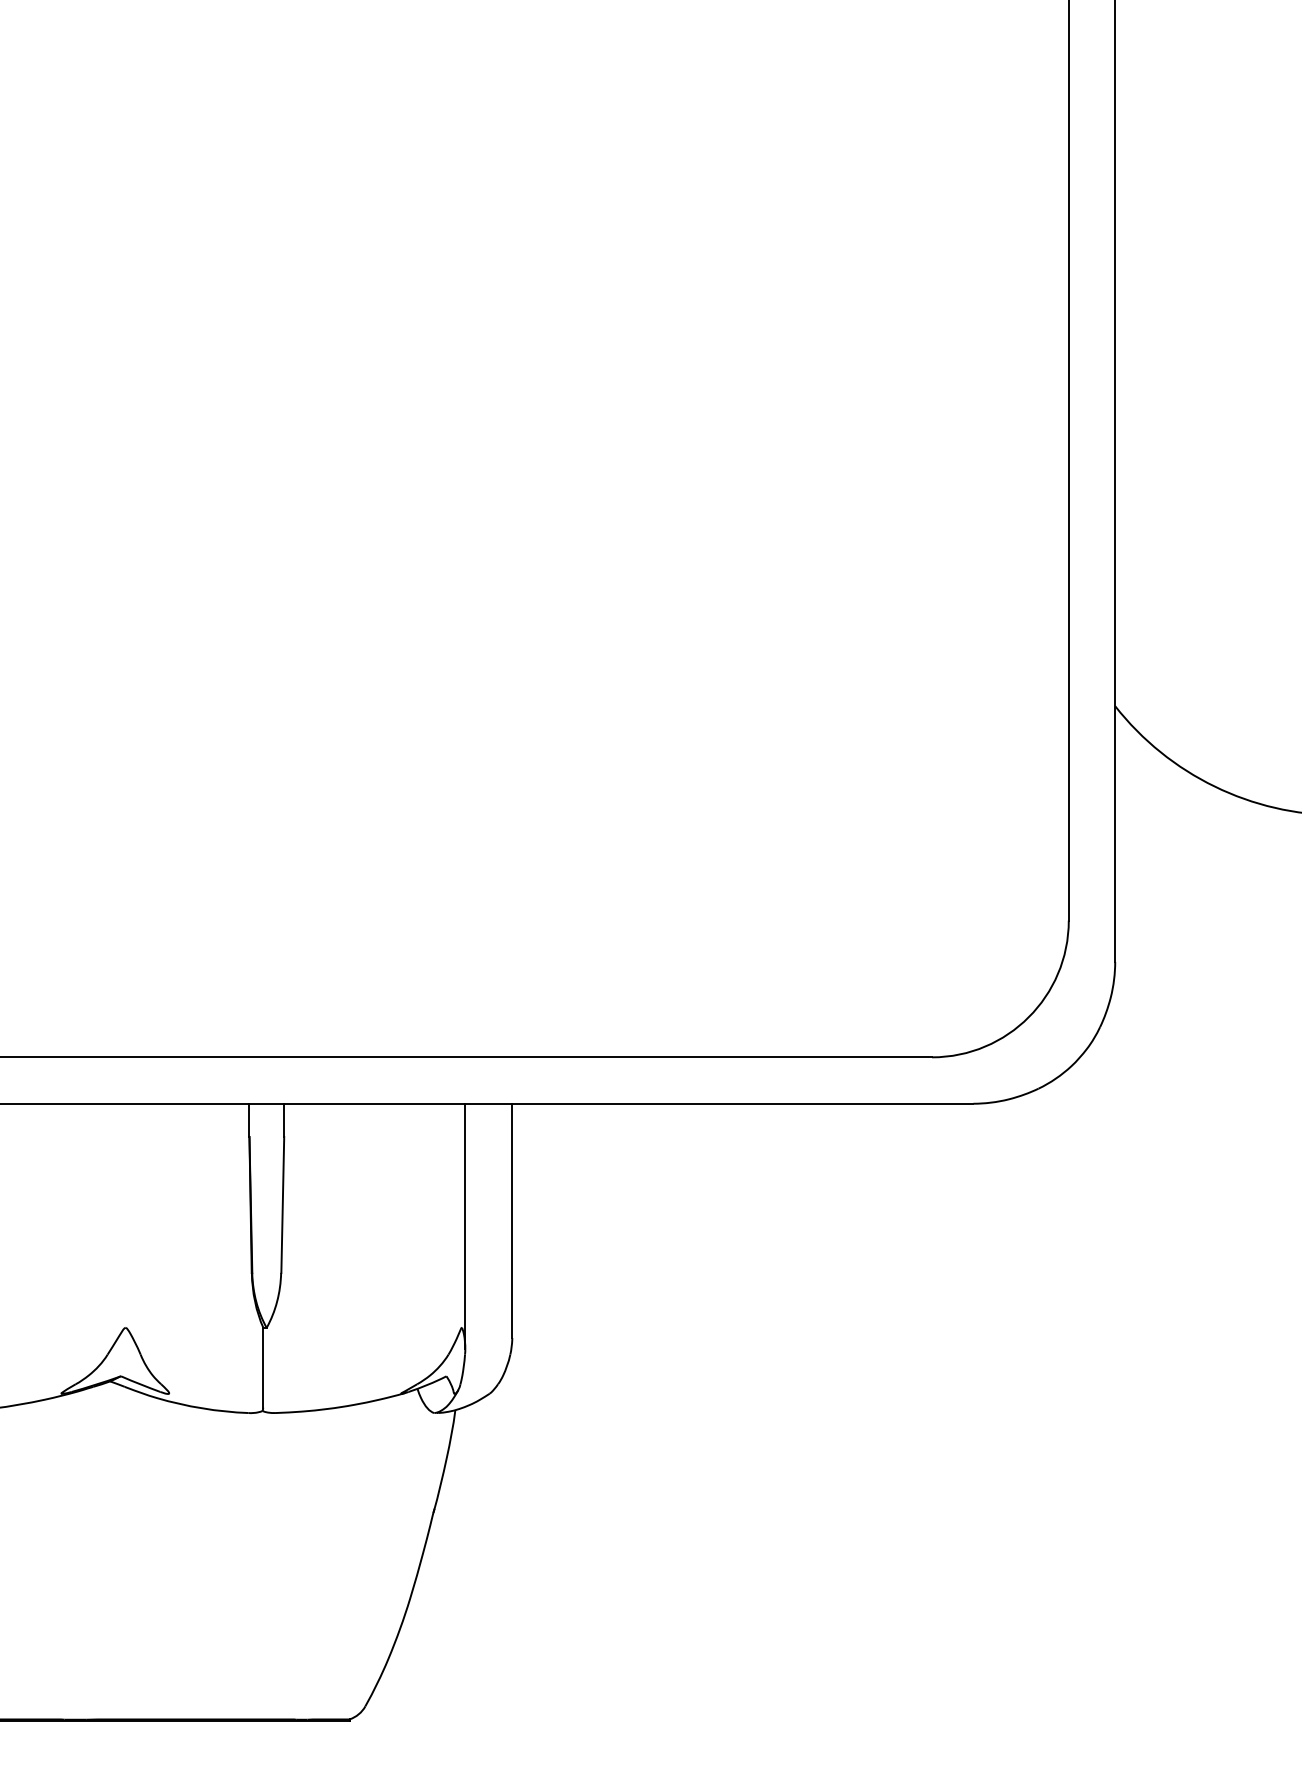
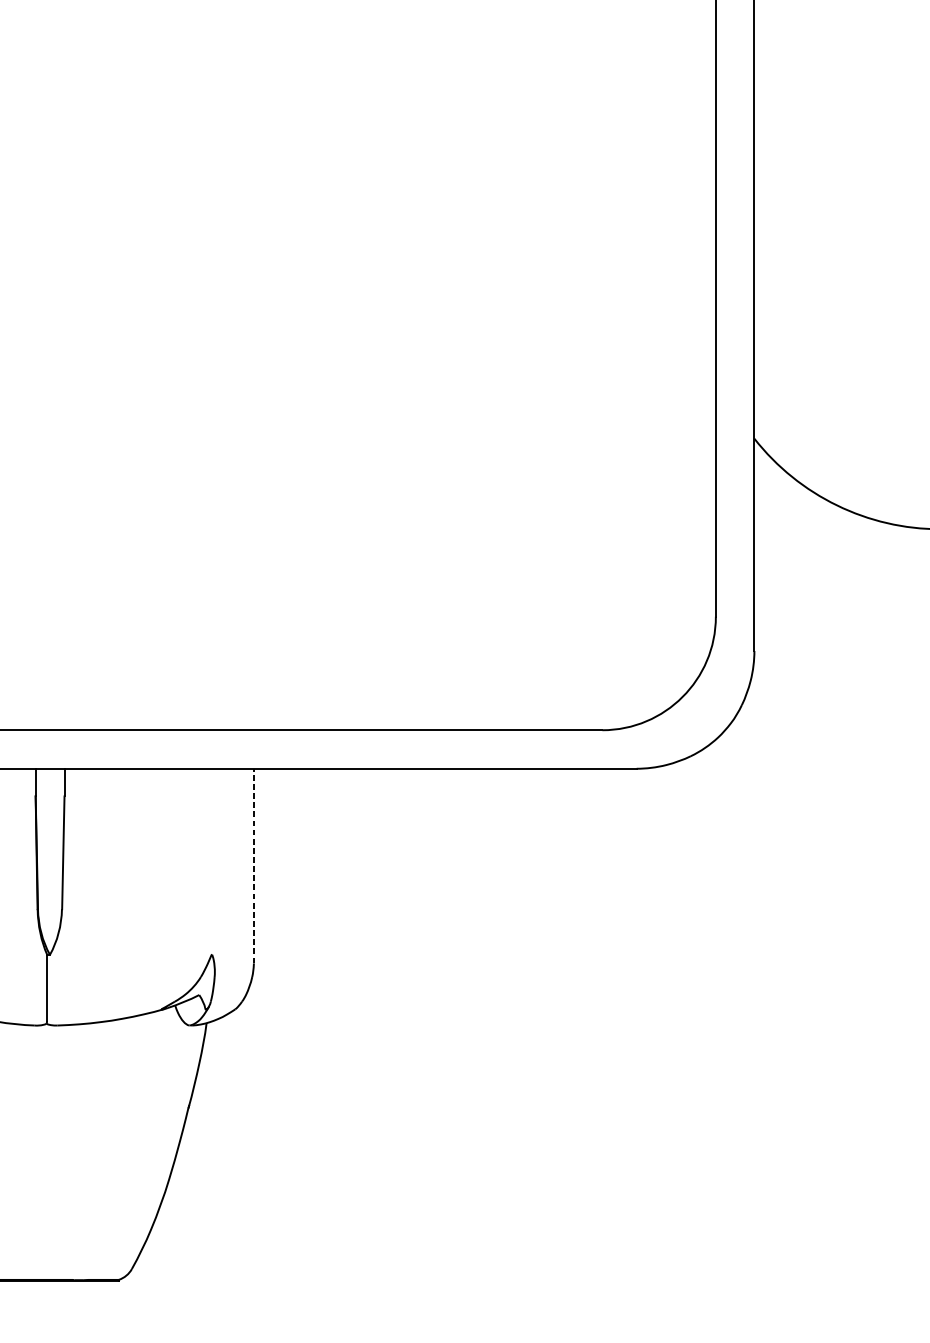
line: (512, 1220) -> (254, 865), solid -> dashed
line: (465, 1225) -> (215, 869), removed

